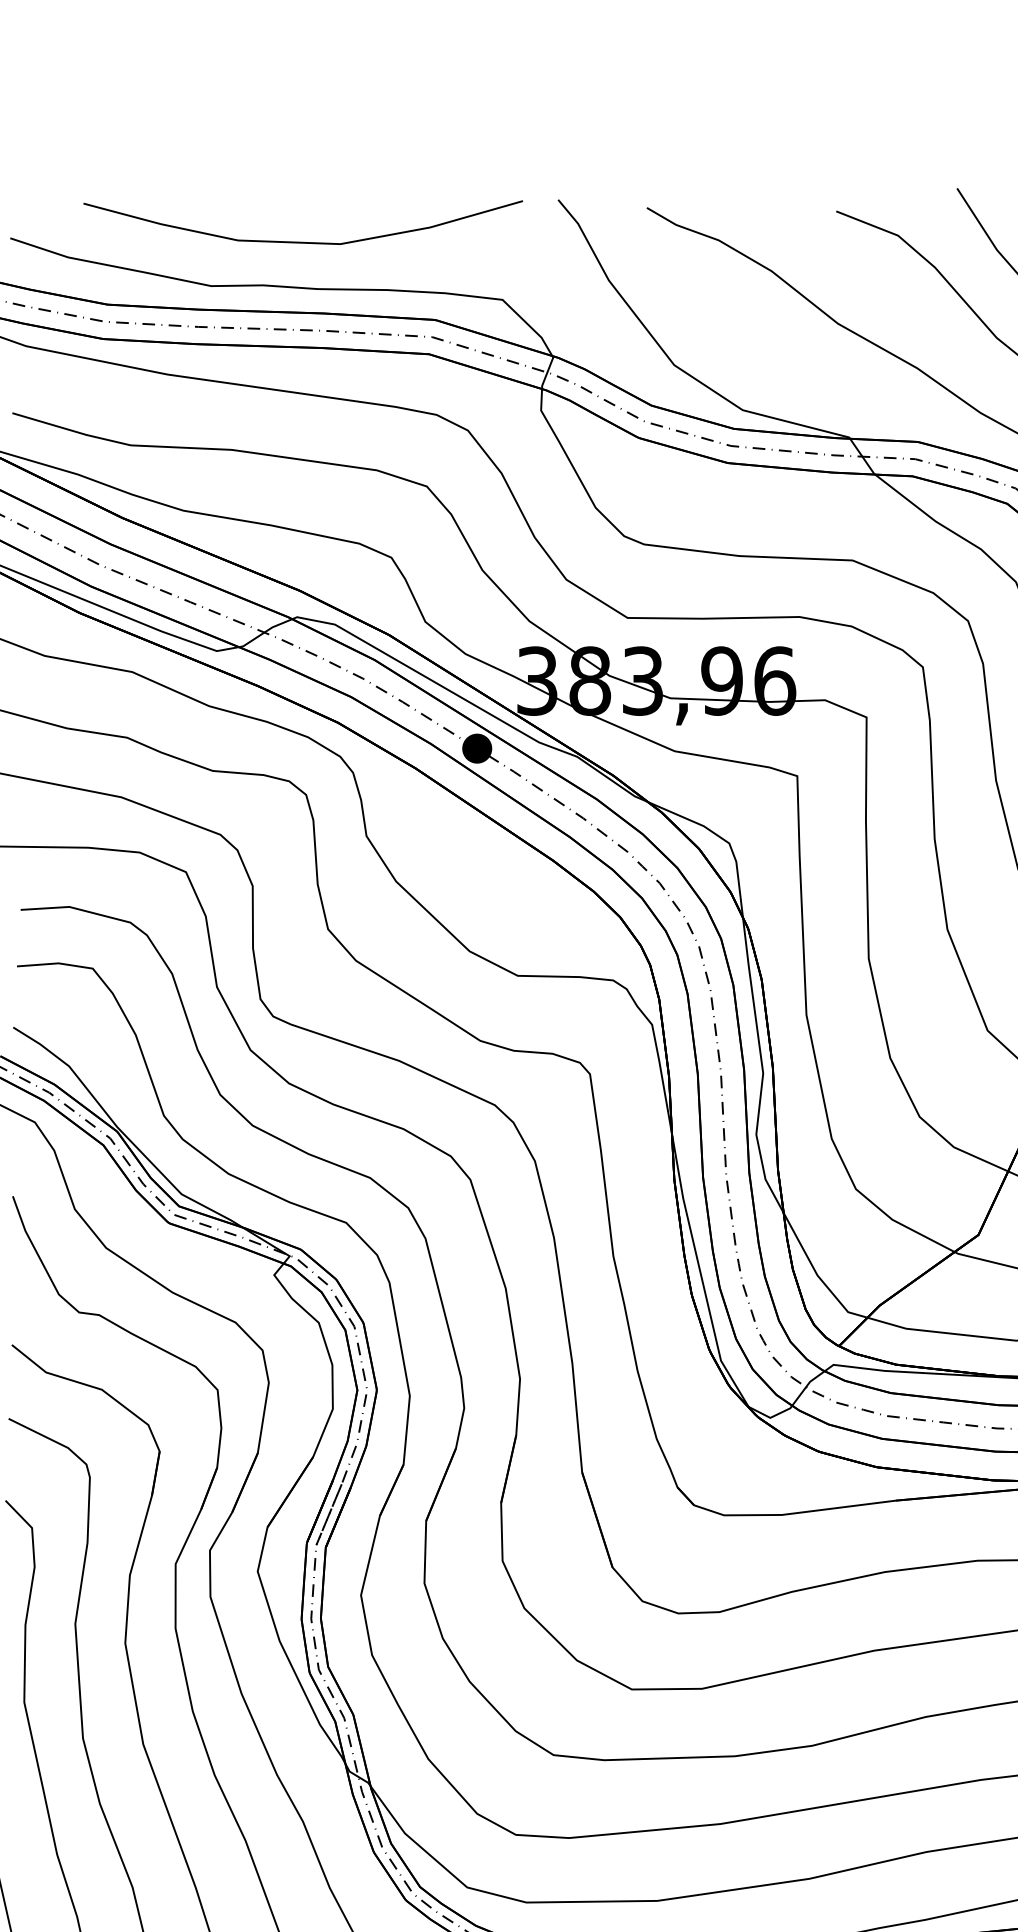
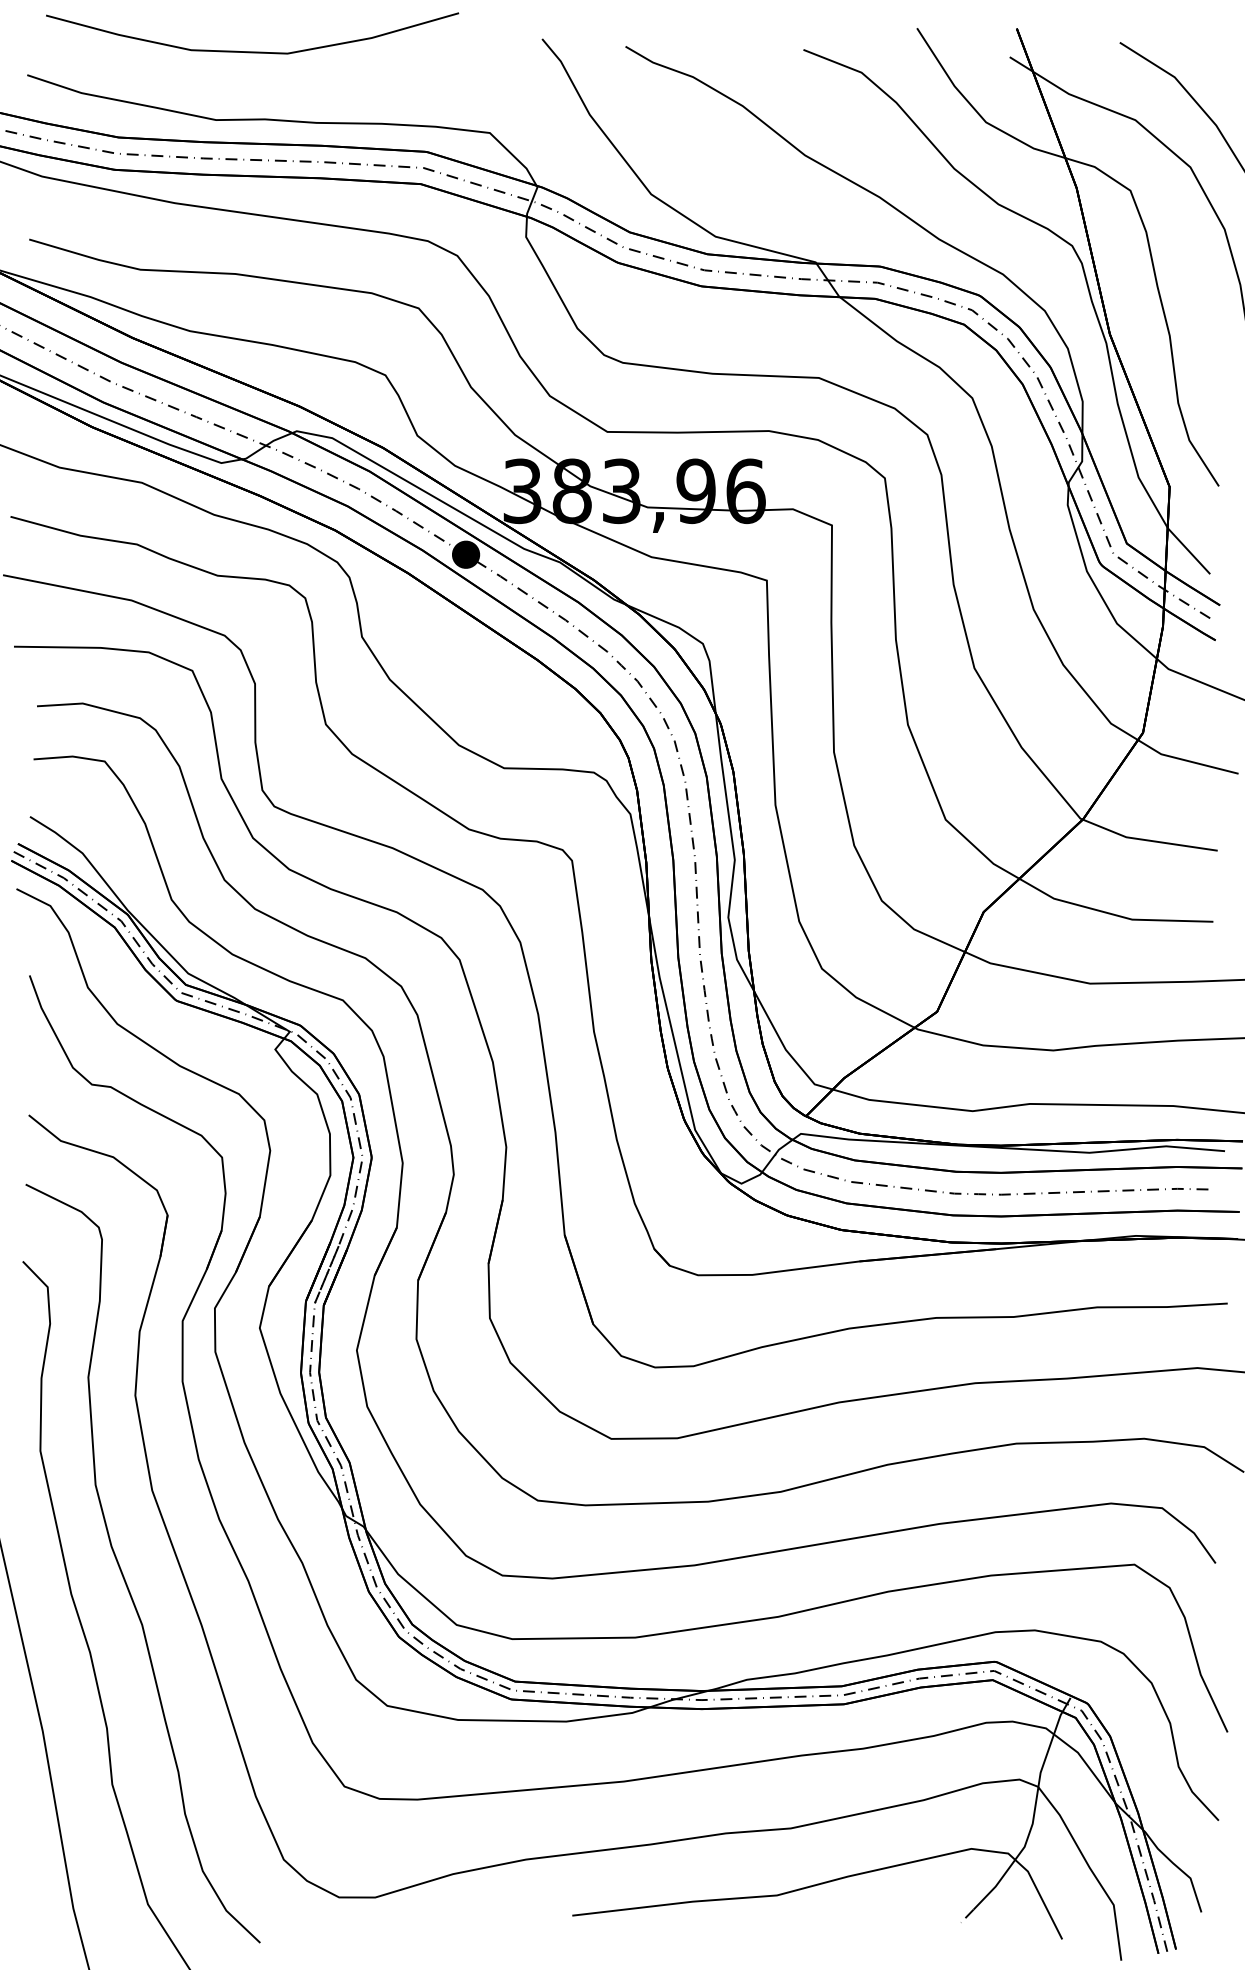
curve: (303, 241) -> (252, 51), moved

